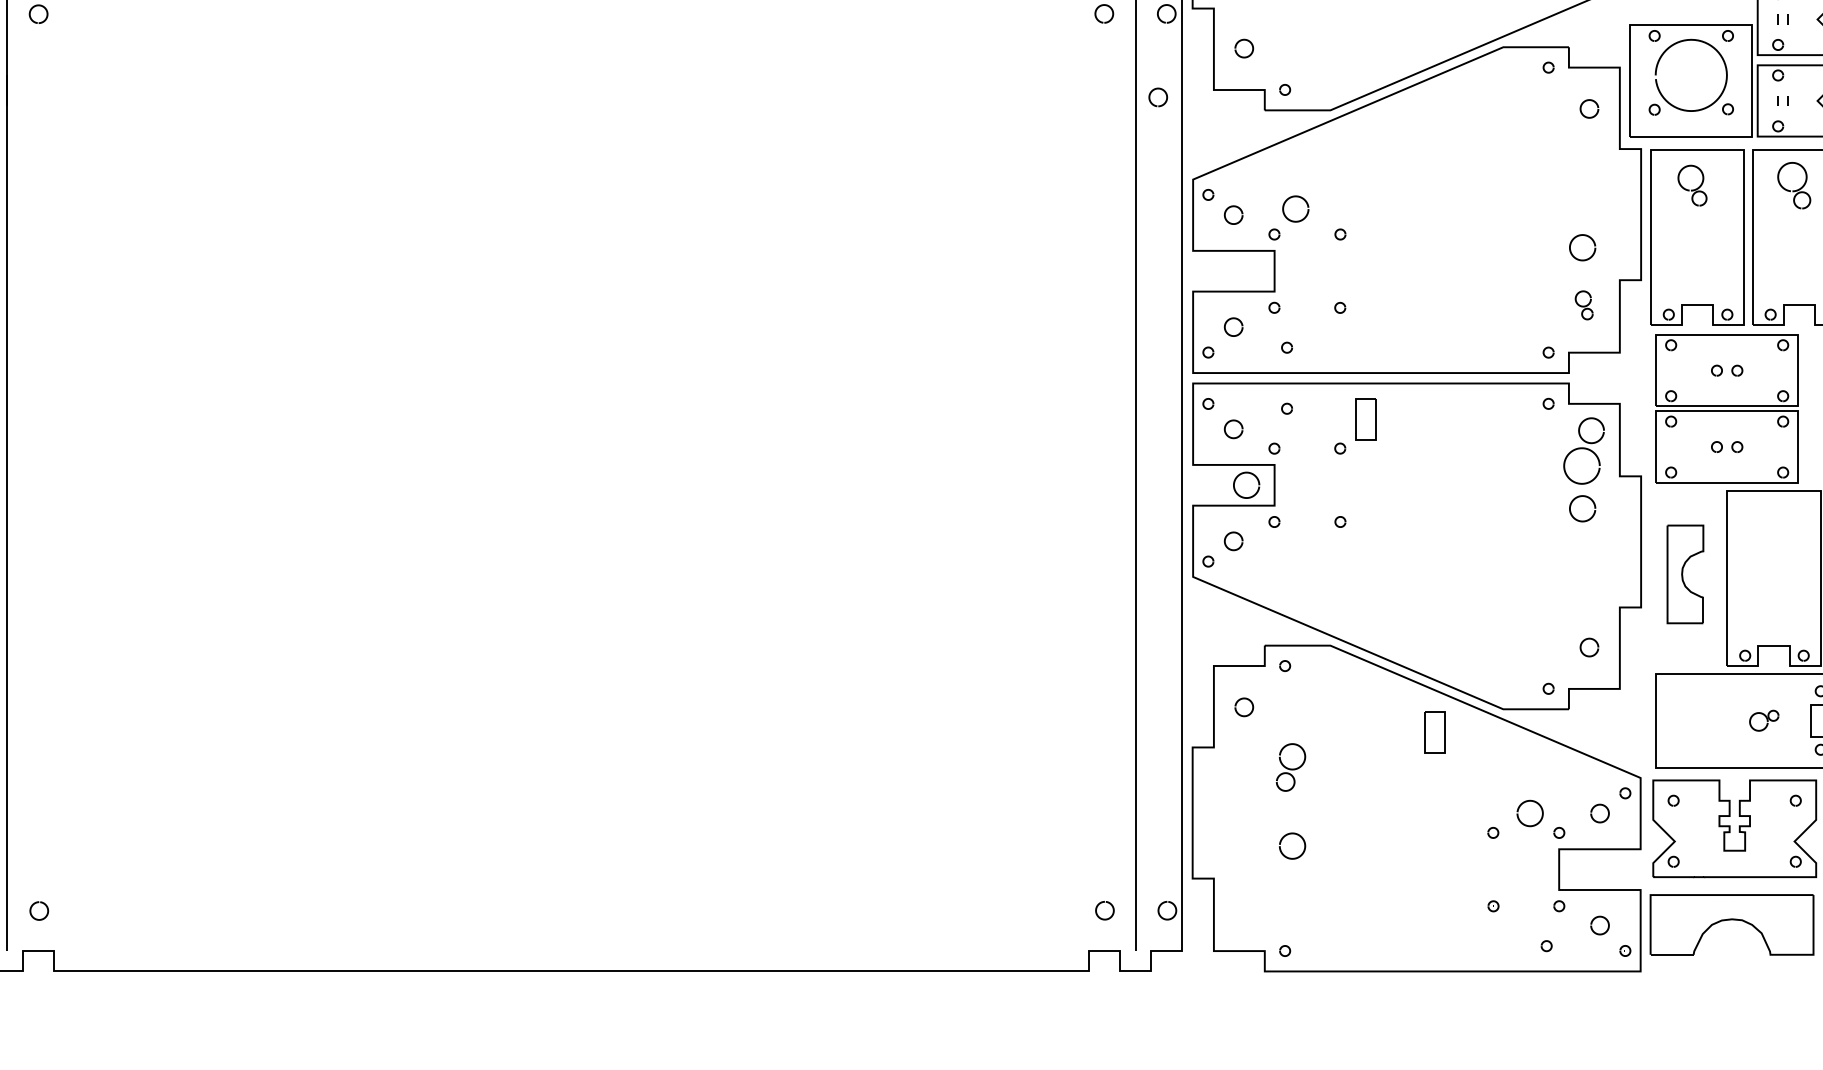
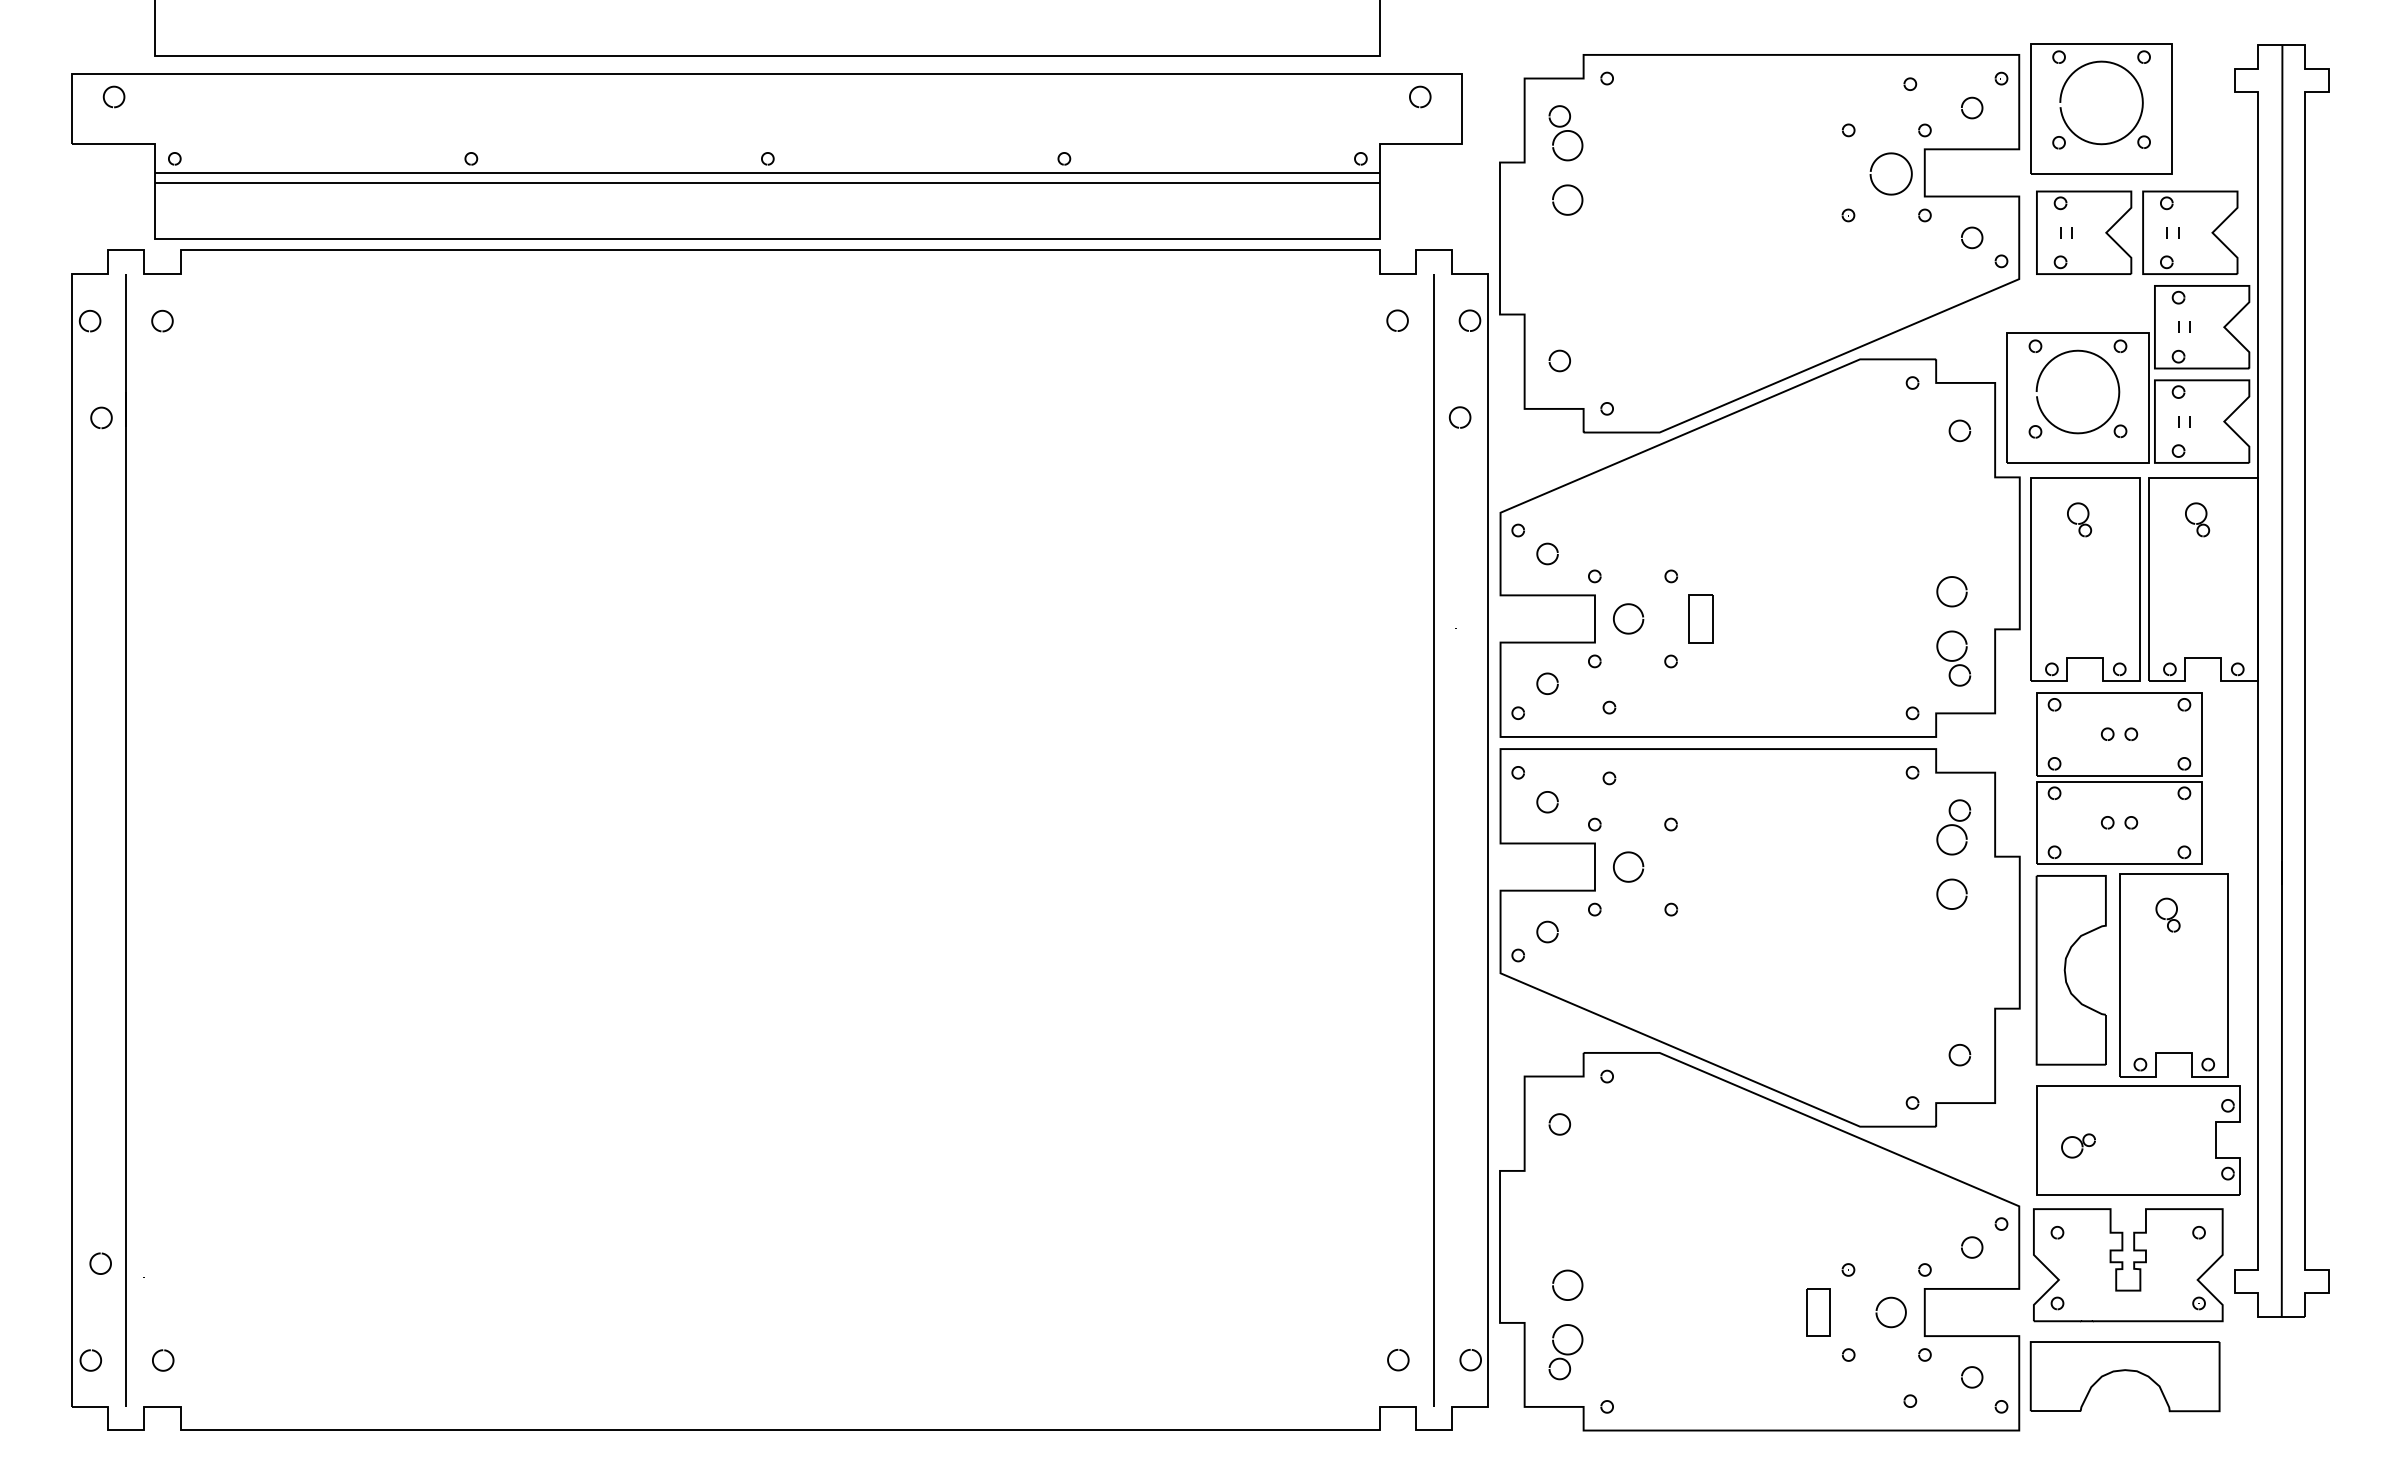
part: (1692, 185) -> (2079, 519), size x0.71
part: (1794, 185) -> (2197, 519), size x0.62
curve: (1295, 197) -> (1628, 605), moved
part: (1583, 305) -> (1953, 658), size x1.67
part: (1365, 419) -> (1700, 618), moved
part: (1583, 451) -> (1953, 827), size x0.71
curve: (1246, 473) -> (1628, 853), moved
part: (1768, 526) -> (2167, 914), added
part: (1684, 574) -> (2070, 970), size x1.67
part: (1764, 720) -> (2078, 1145), moved
part: (1434, 732) -> (1818, 1312), moved
part: (1290, 767) -> (1565, 1352), moved
curve: (1519, 809) -> (1878, 1307), moved
curve: (1288, 835) -> (1563, 1272), moved

